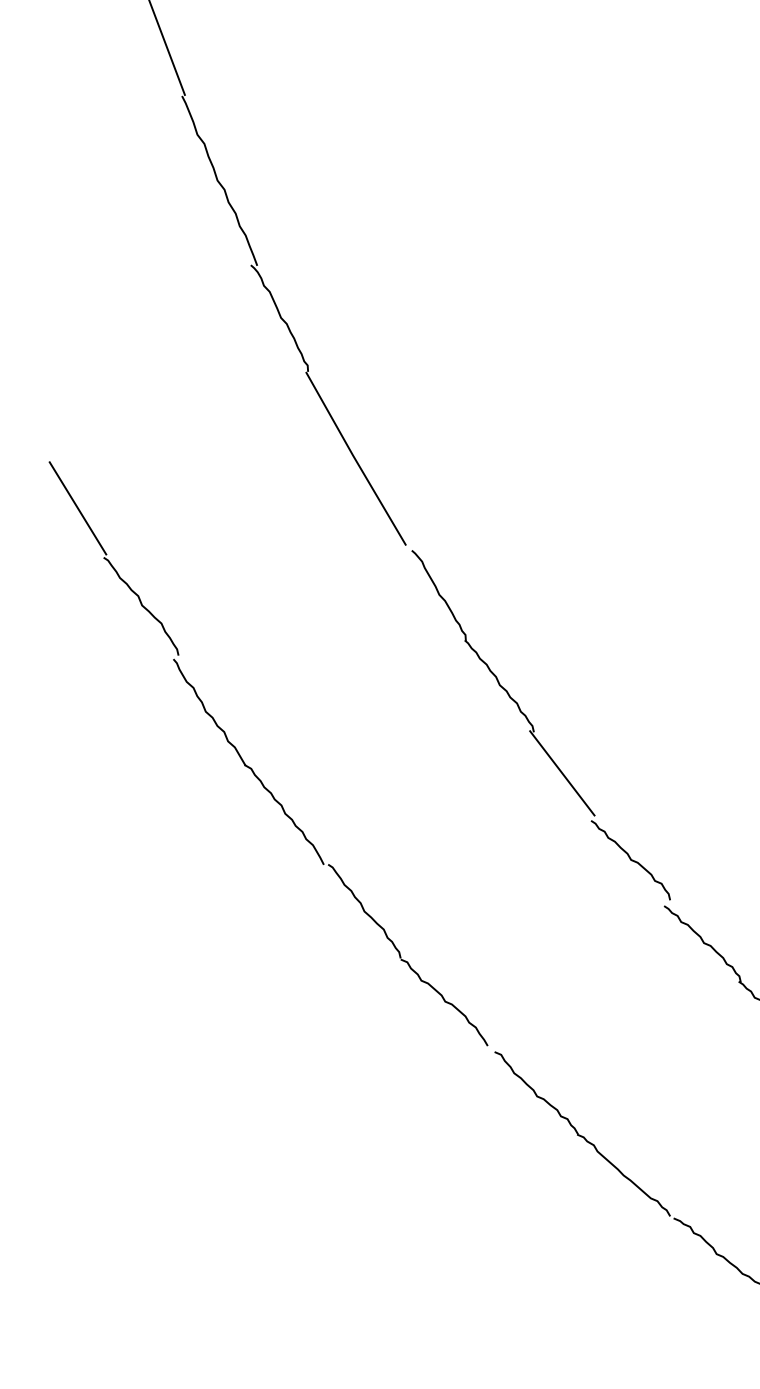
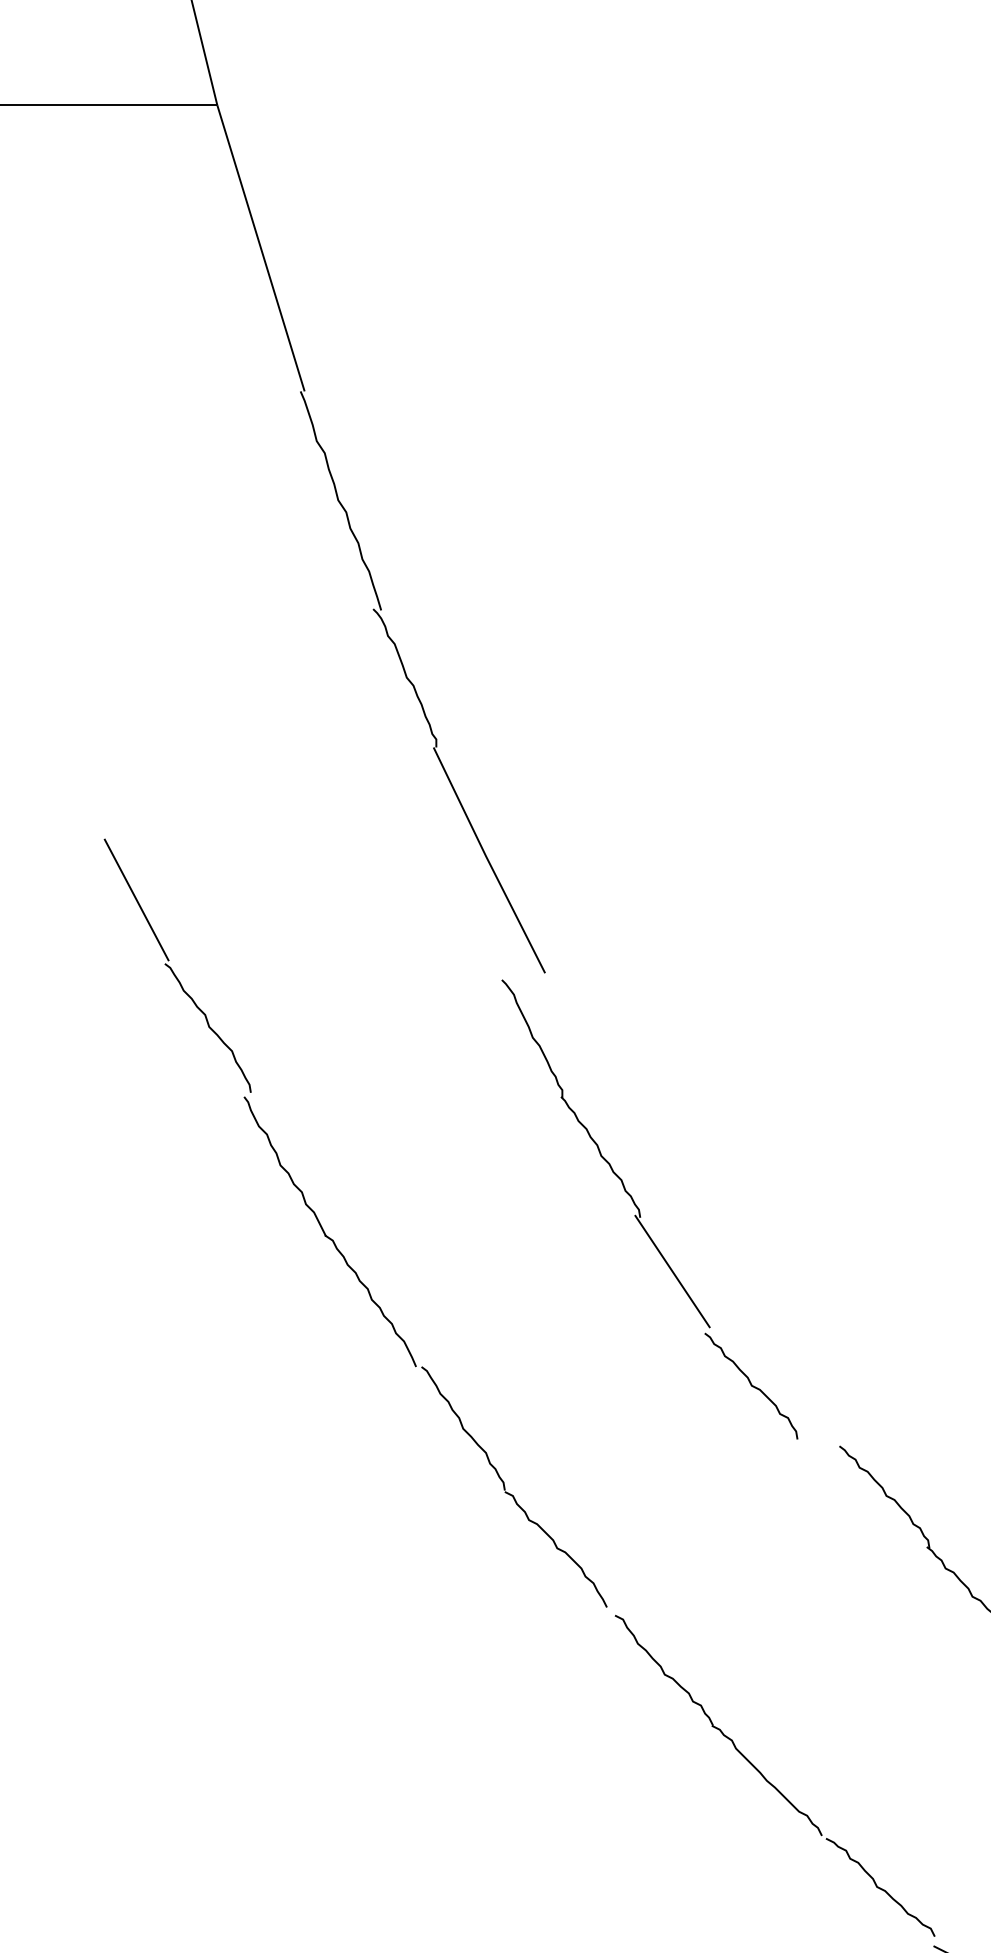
part: (533, 727) -> (640, 1211), moved

